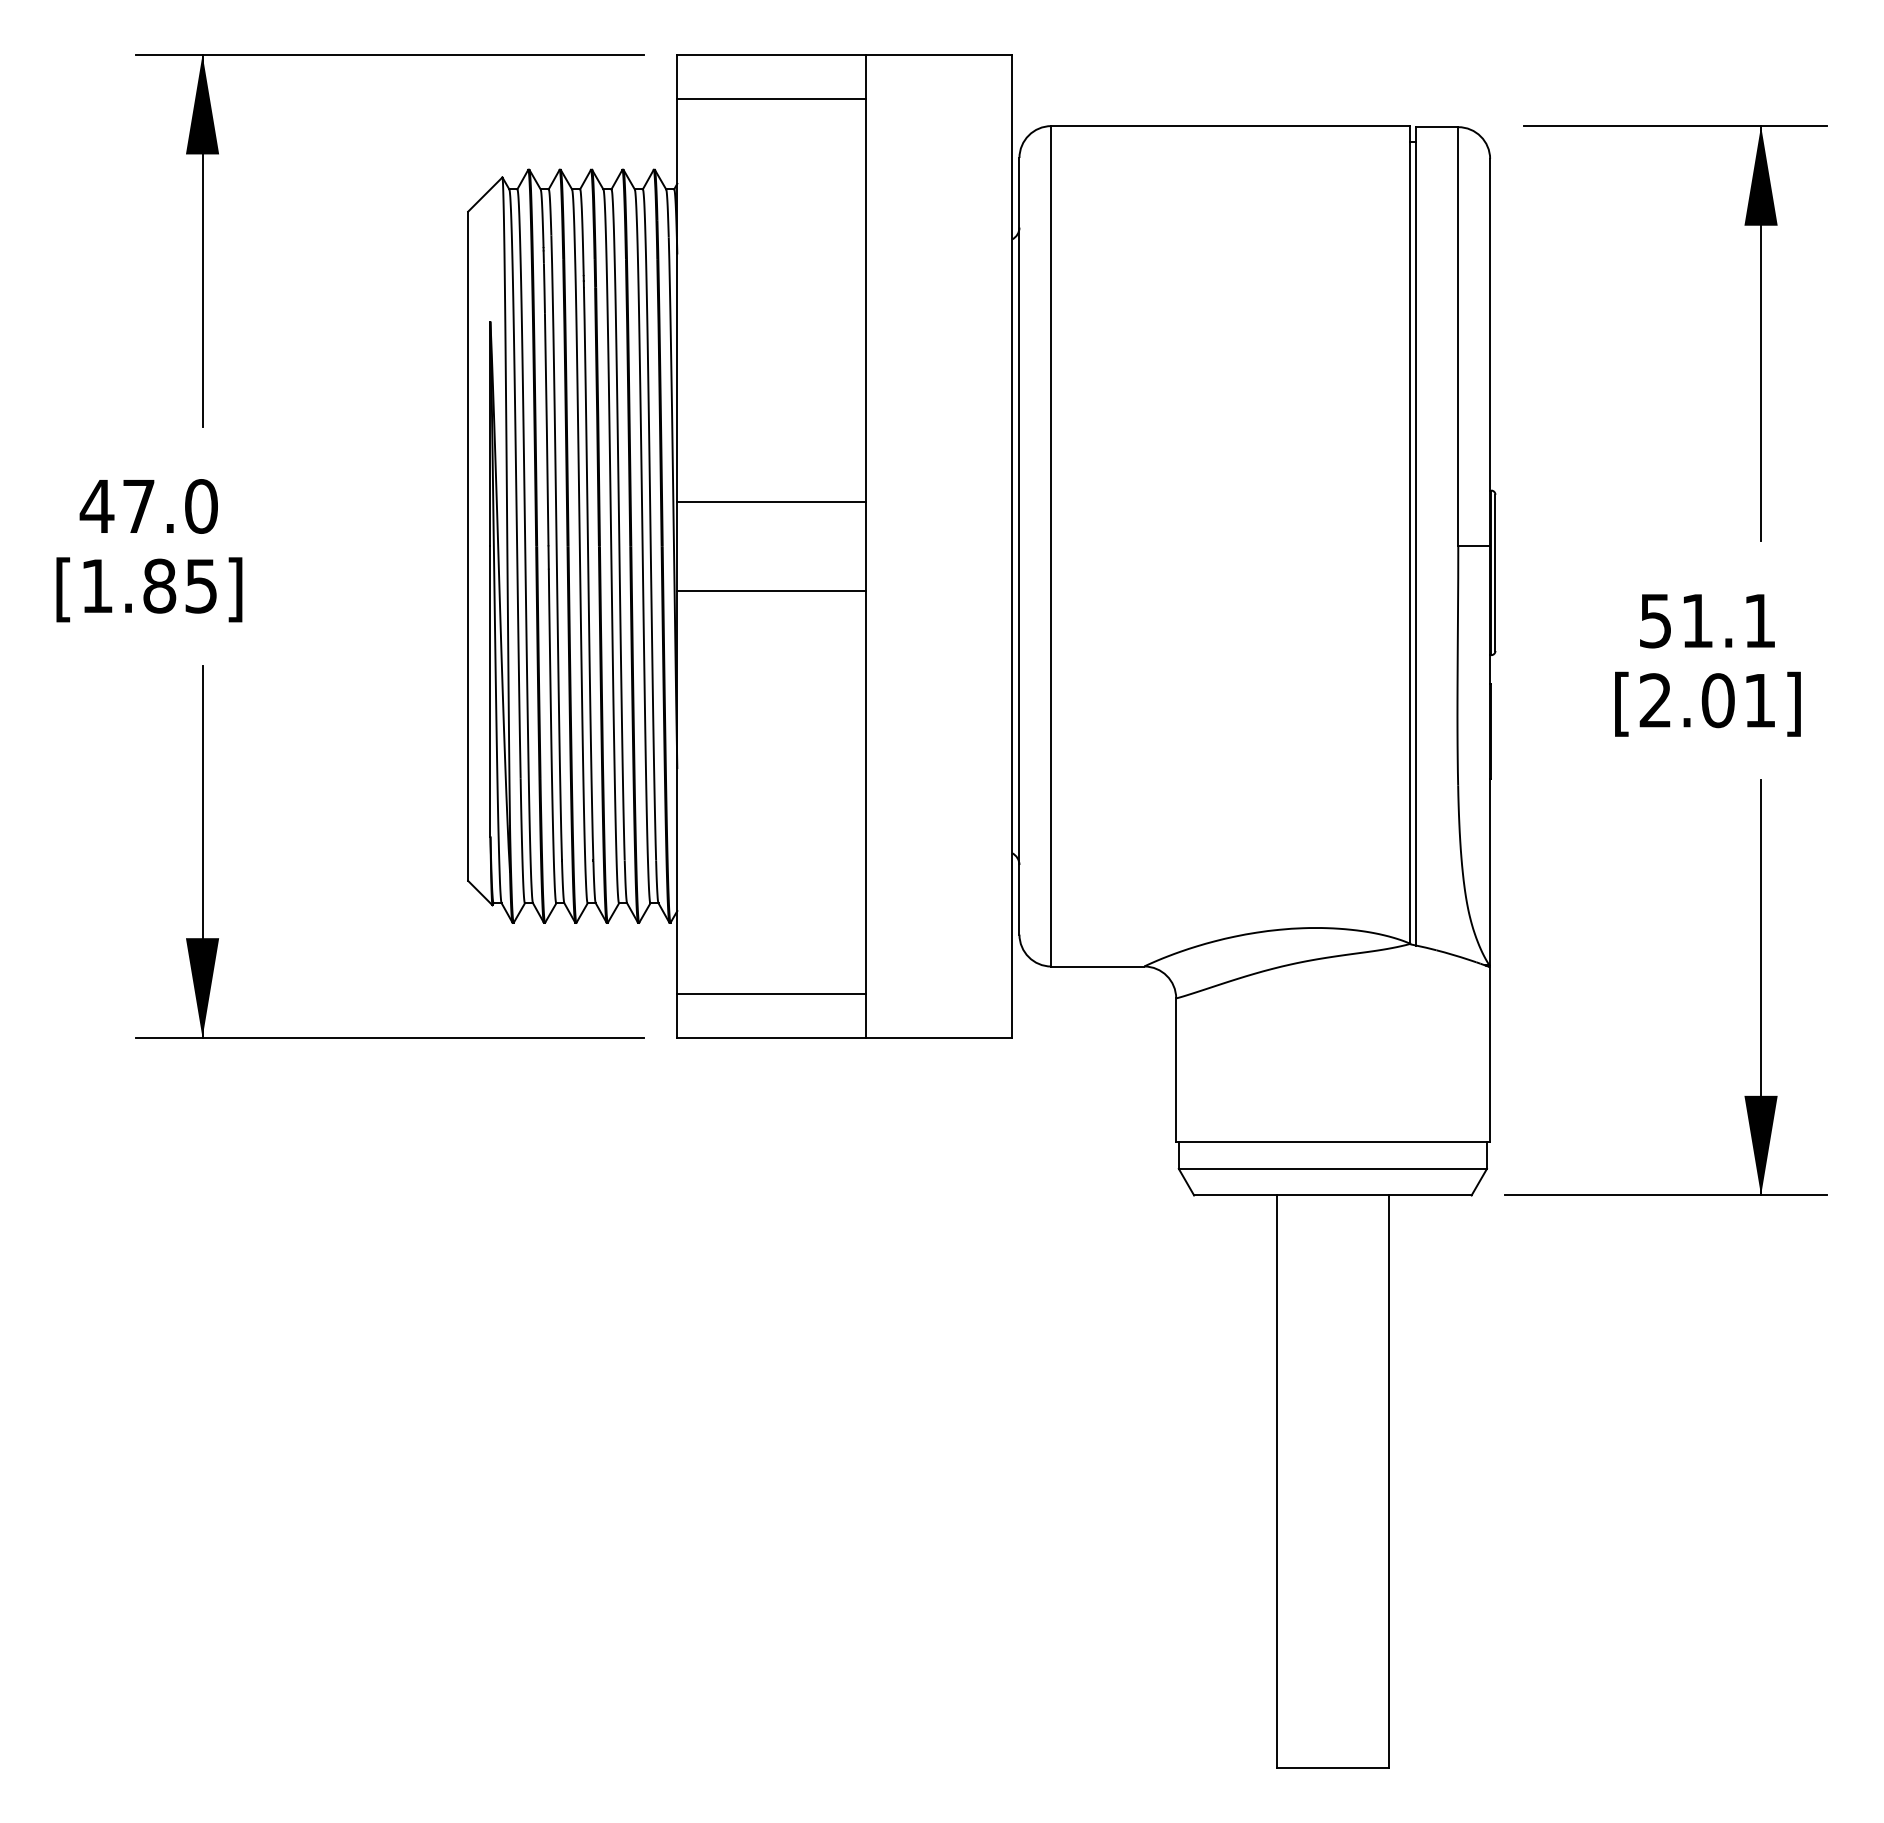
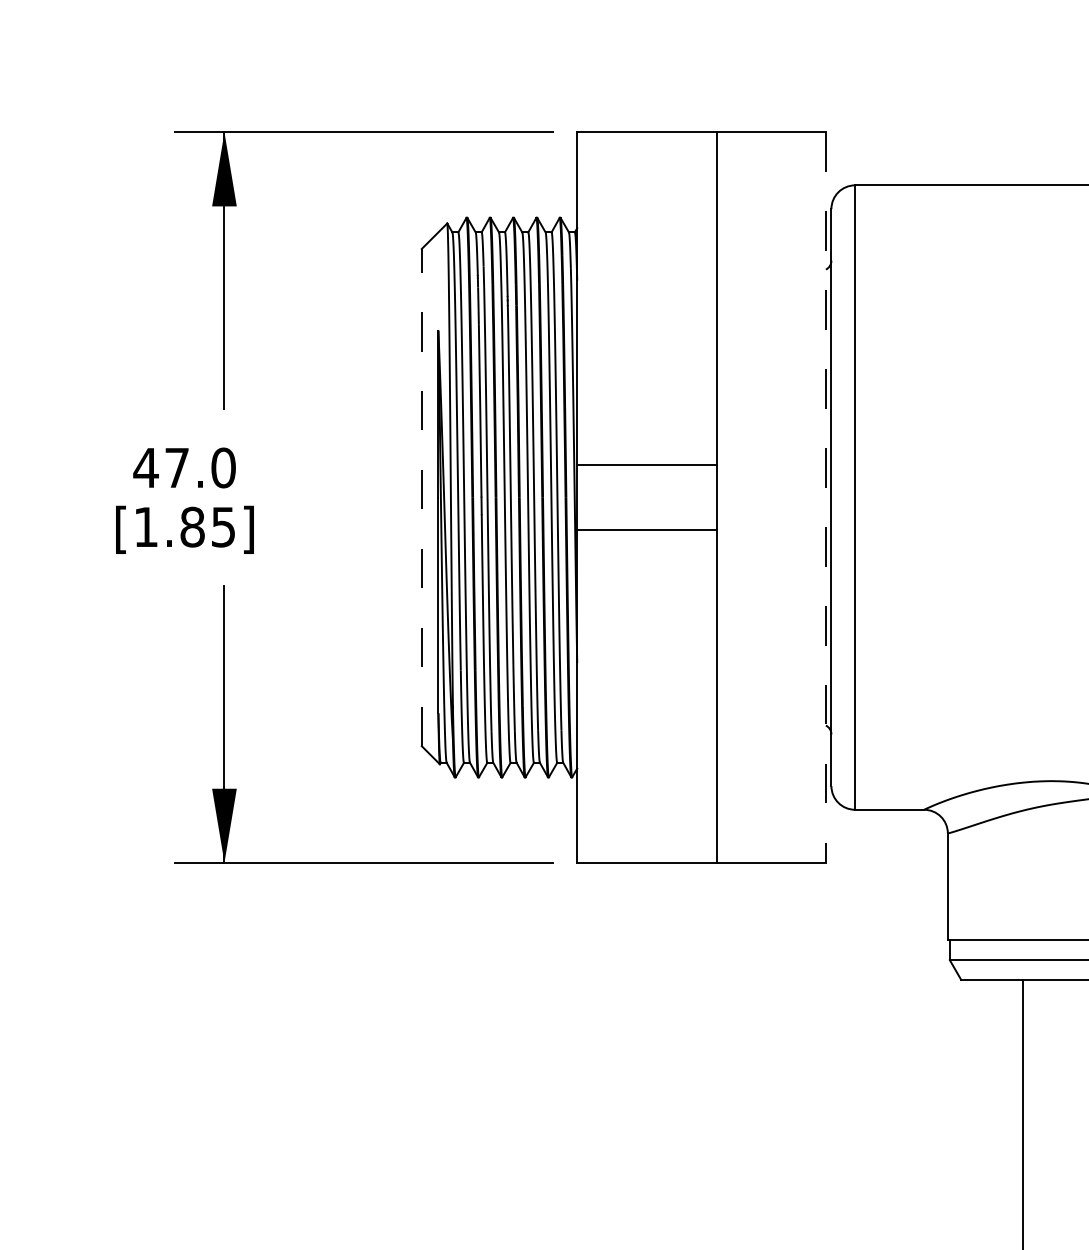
line: (771, 99) -> (647, 165), removed
line: (468, 546) -> (422, 497), solid -> dashed
line: (1011, 546) -> (825, 497), solid -> dashed
line: (771, 993) -> (647, 829), removed

